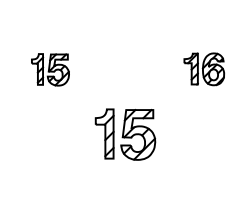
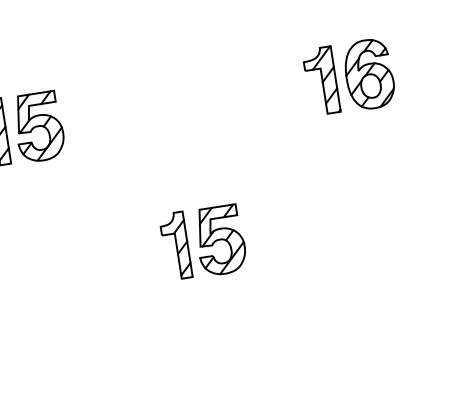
part: (125, 134) -> (203, 242), size x0.62

